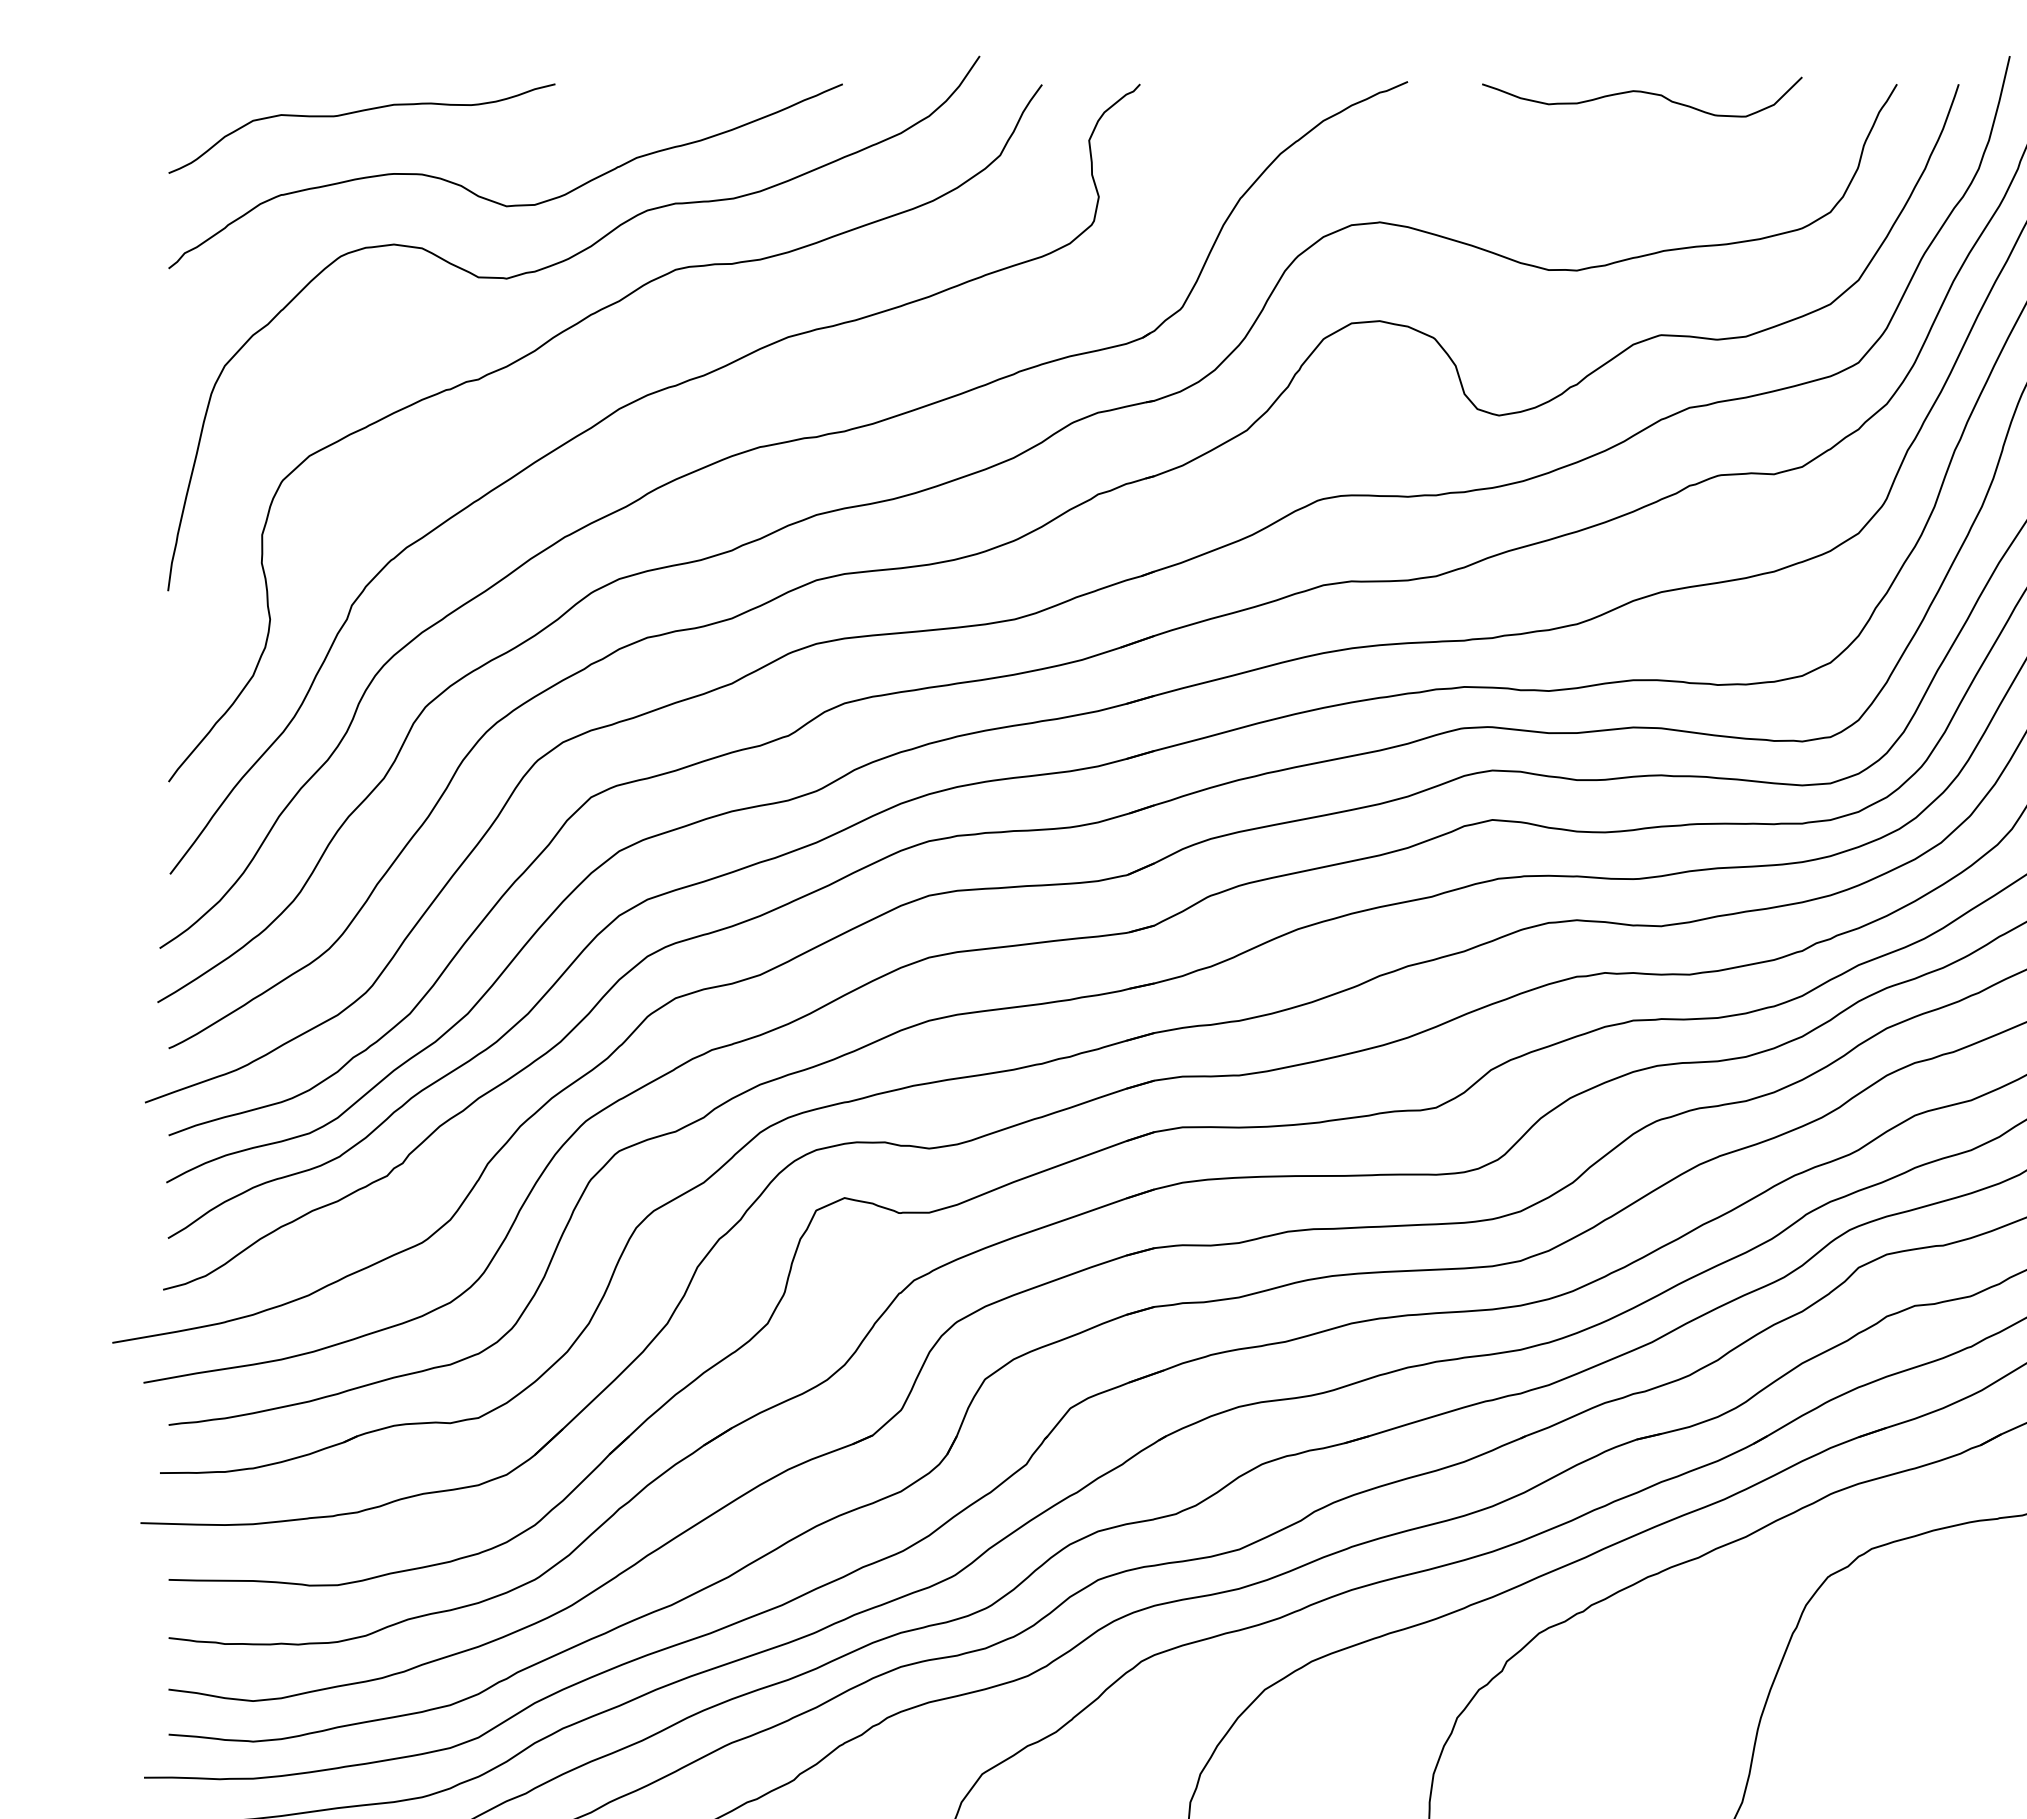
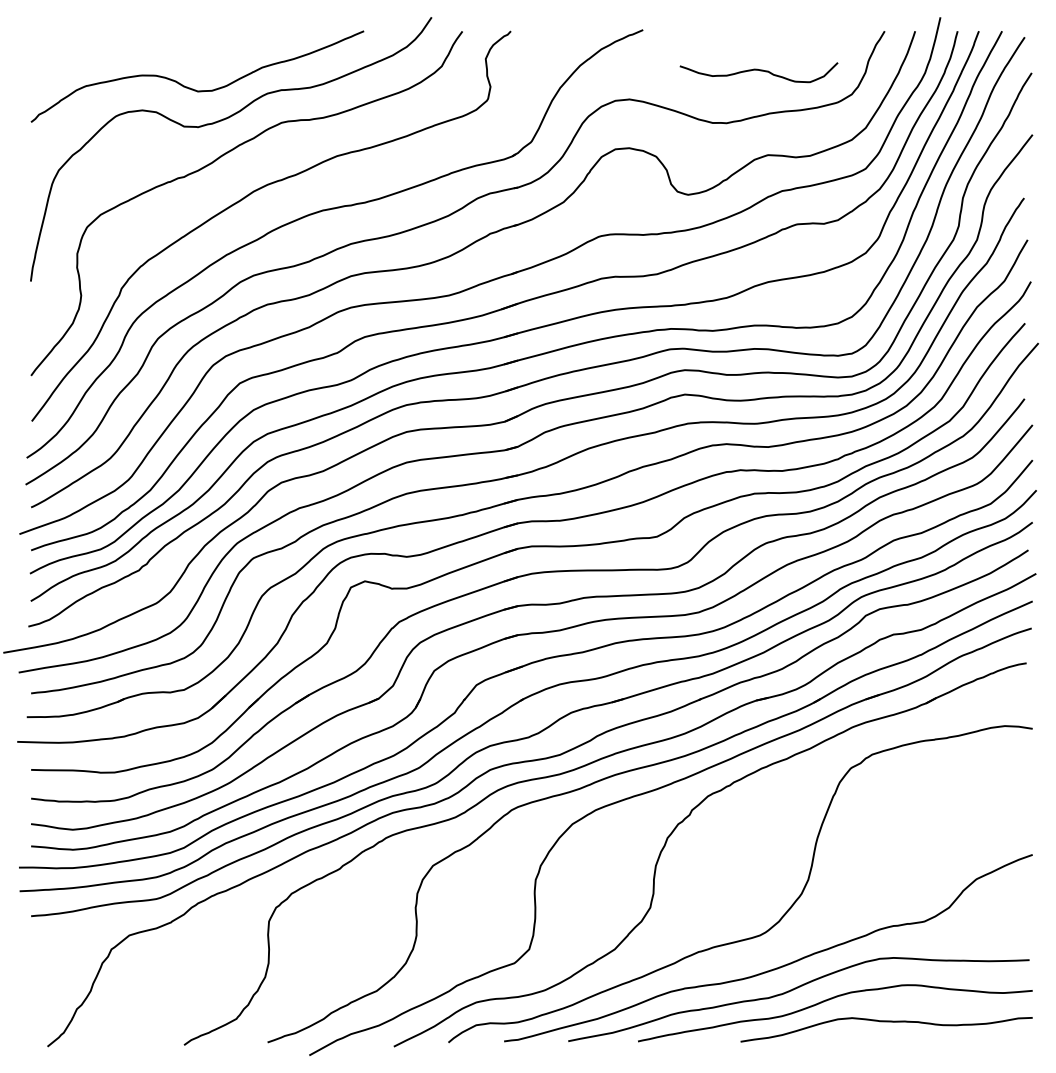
curve: (1641, 92) -> (758, 70), moved
curve: (361, 113) -> (126, 45), removed

